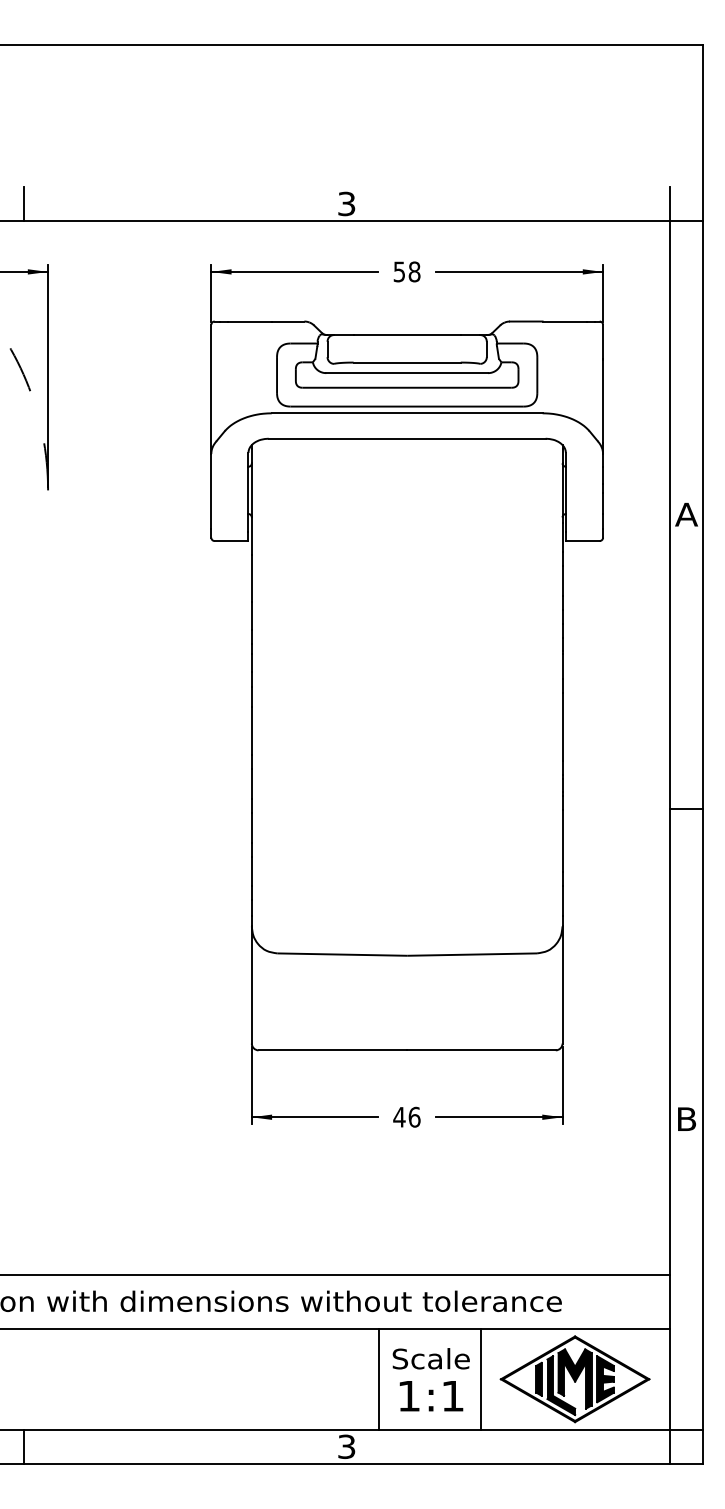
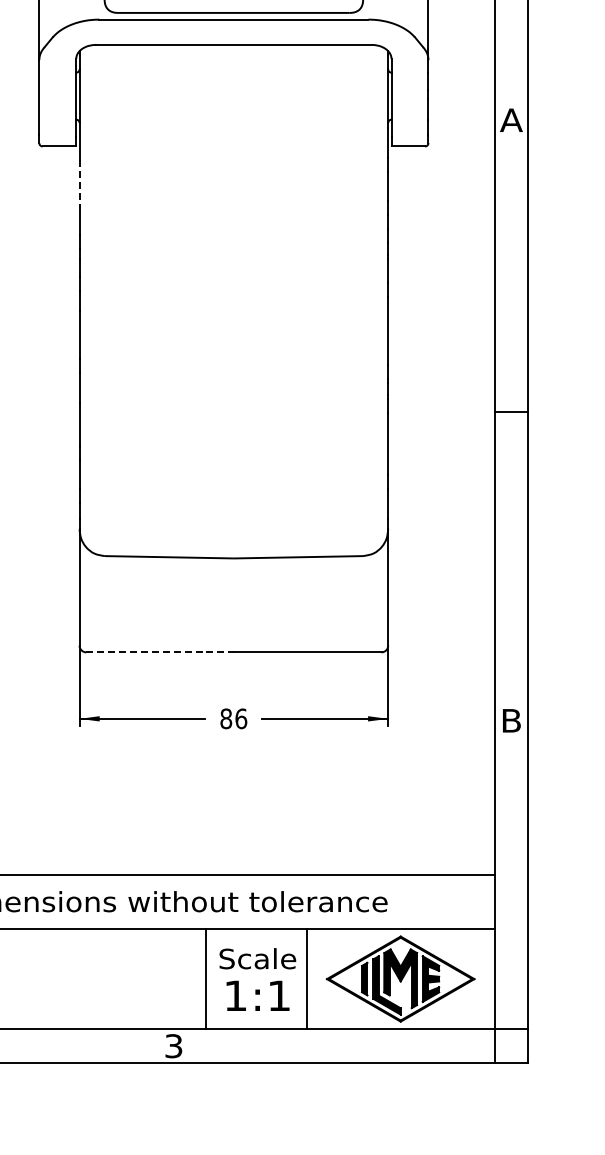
line: (251, 578) -> (79, 183), solid -> dashed
line: (333, 1050) -> (160, 652), solid -> dashed
text: (399, 1116) -> (226, 718), 46 -> 86

